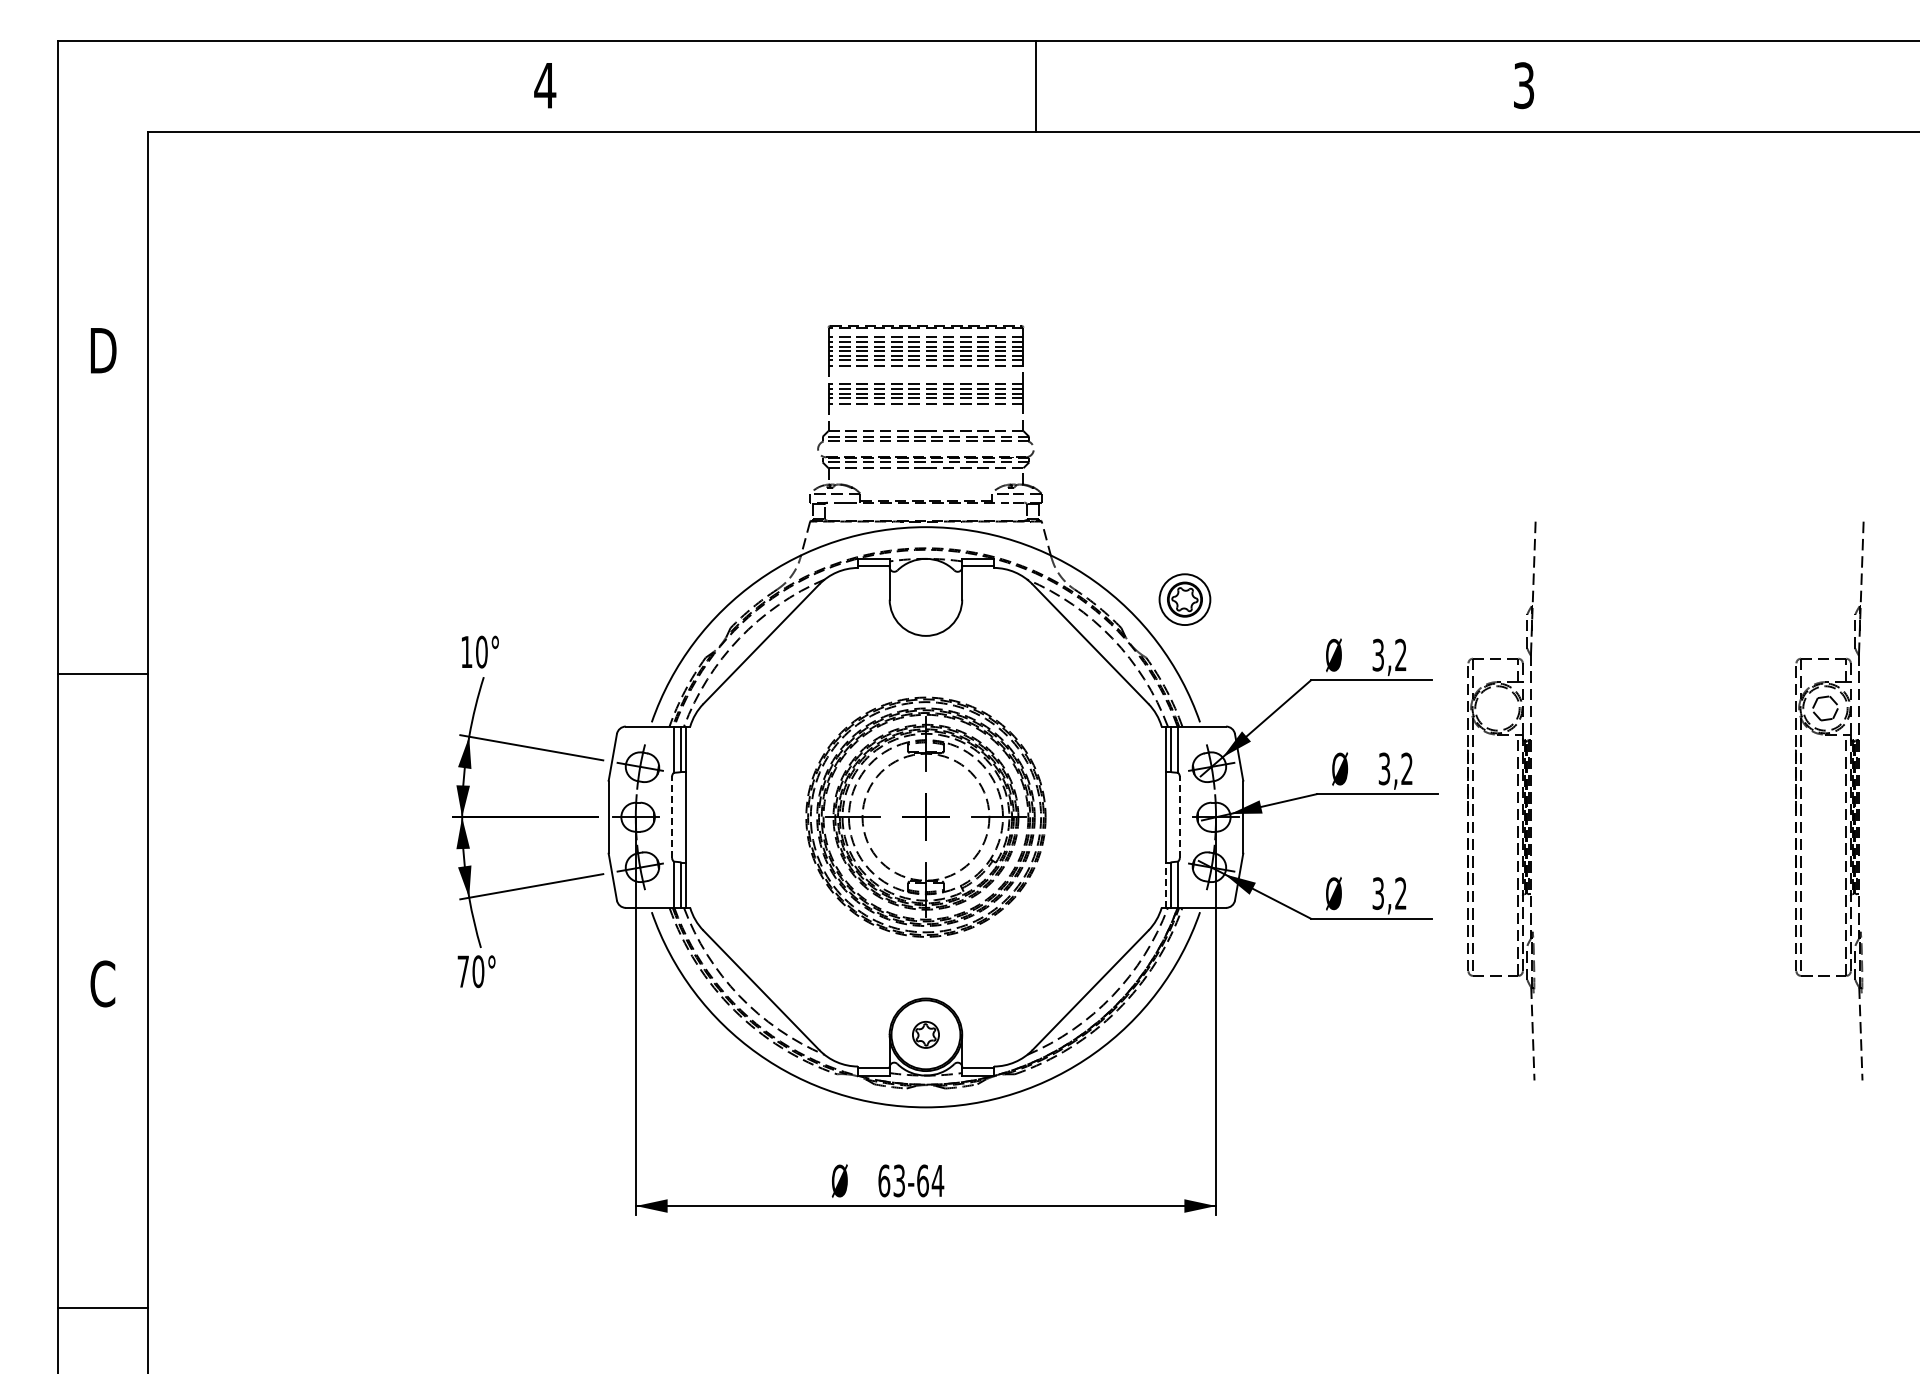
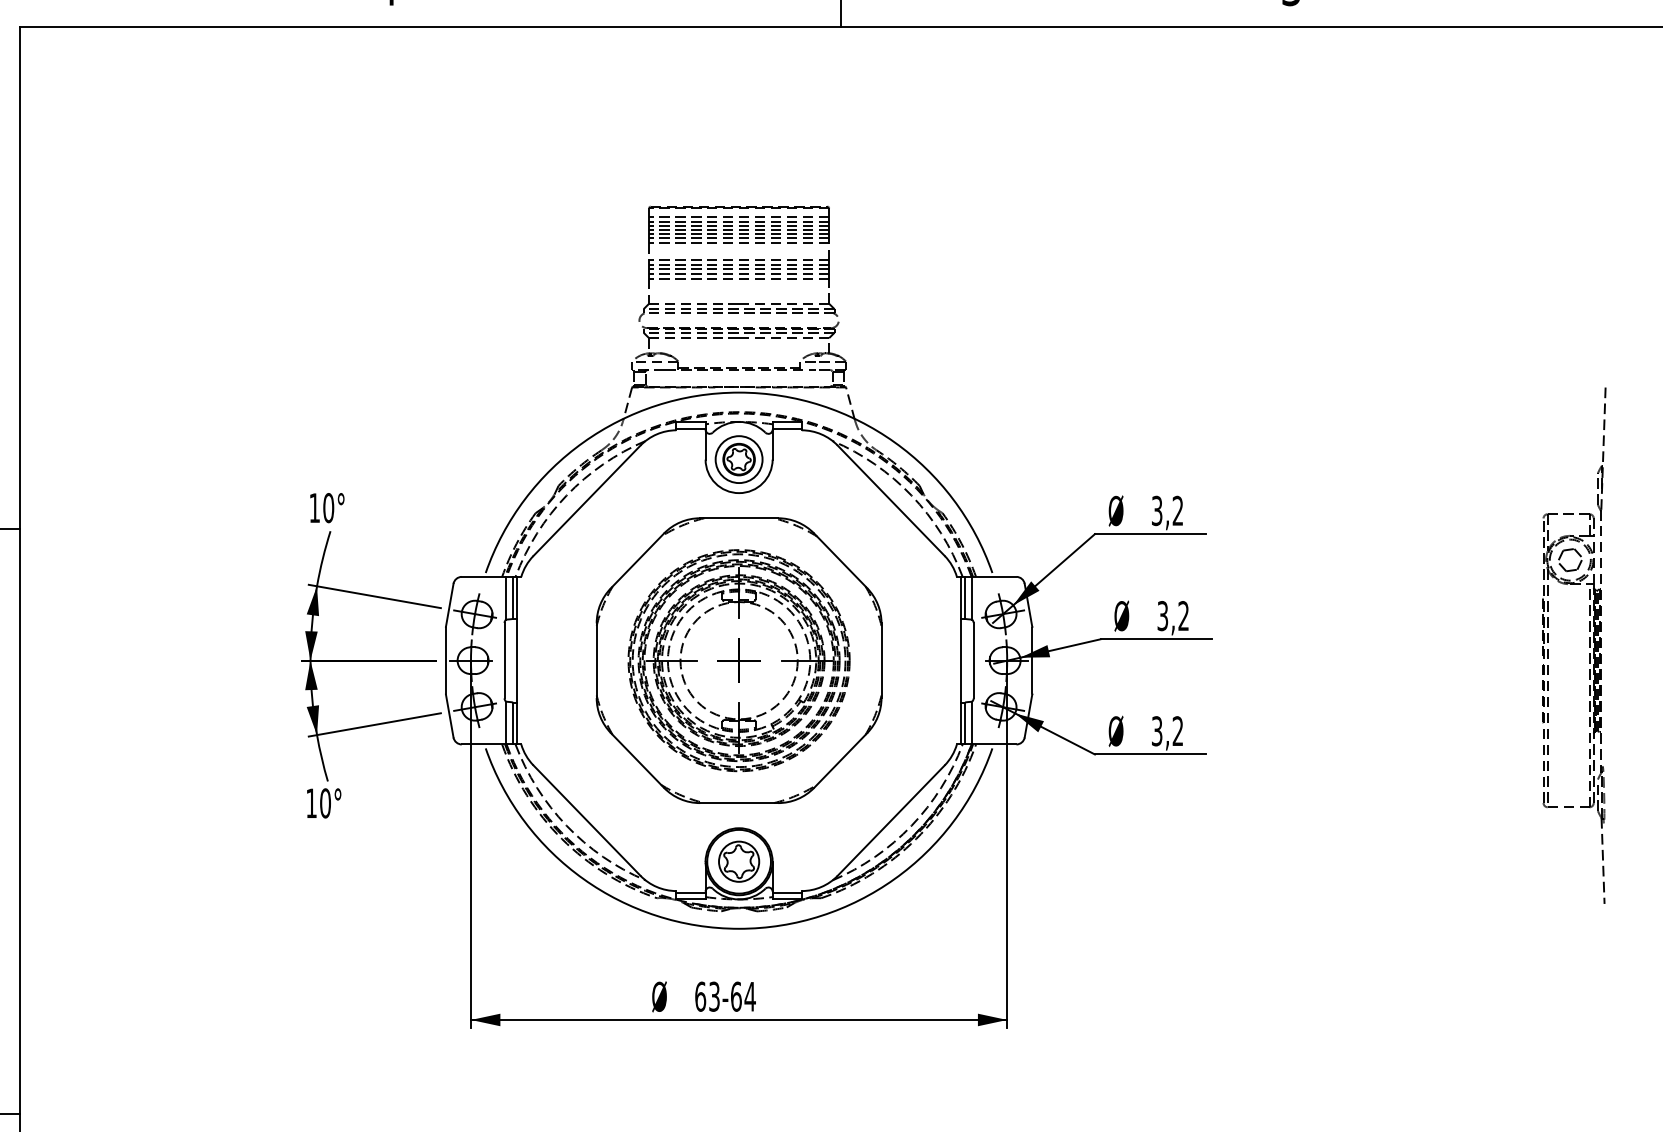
part: (1184, 599) -> (738, 459), moved
part: (1517, 800) -> (1285, 645), removed
line: (672, 817) -> (504, 660), dashed -> solid
part: (925, 817) -> (738, 660), added
line: (1179, 817) -> (973, 660), dashed -> solid
line: (1166, 885) -> (961, 723), dashed -> solid
text: (462, 971) -> (310, 803), 70° -> 10°
part: (925, 1034) -> (738, 861), size x1.67

